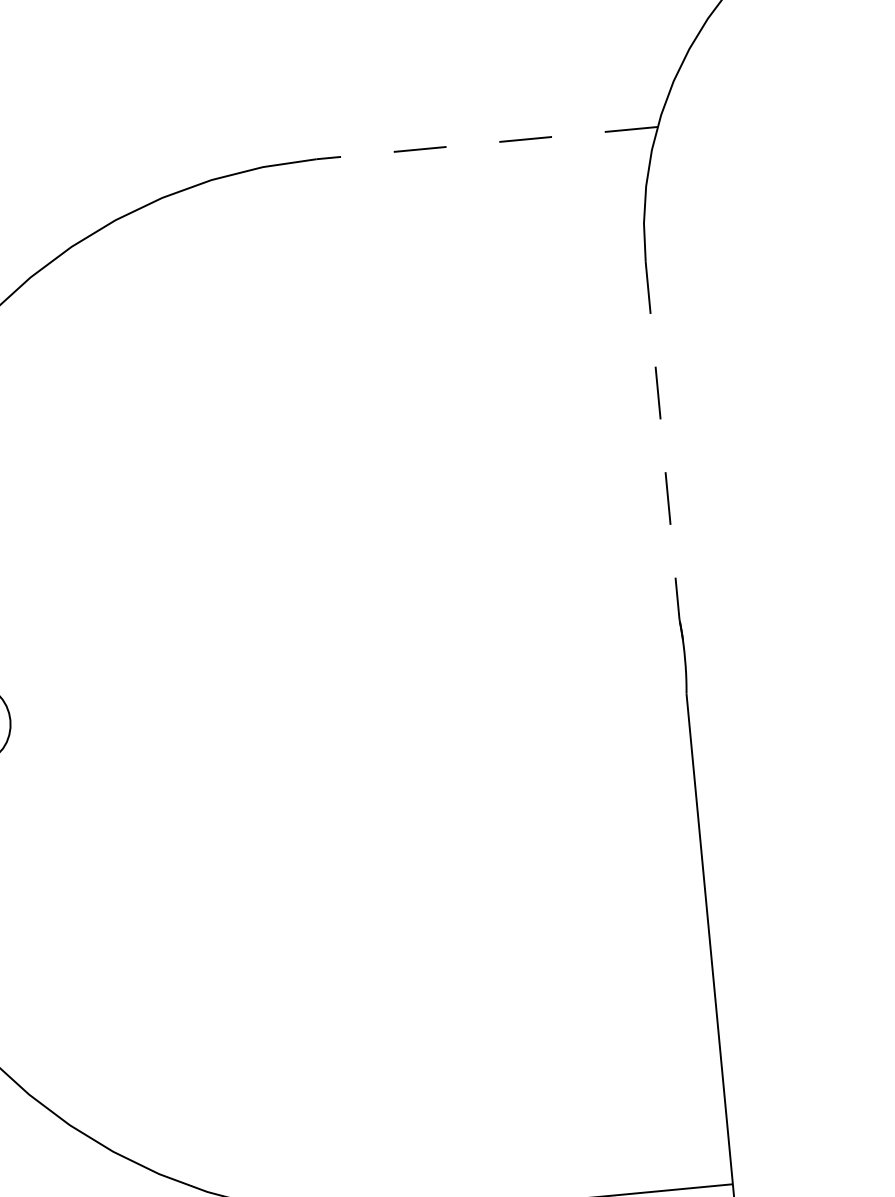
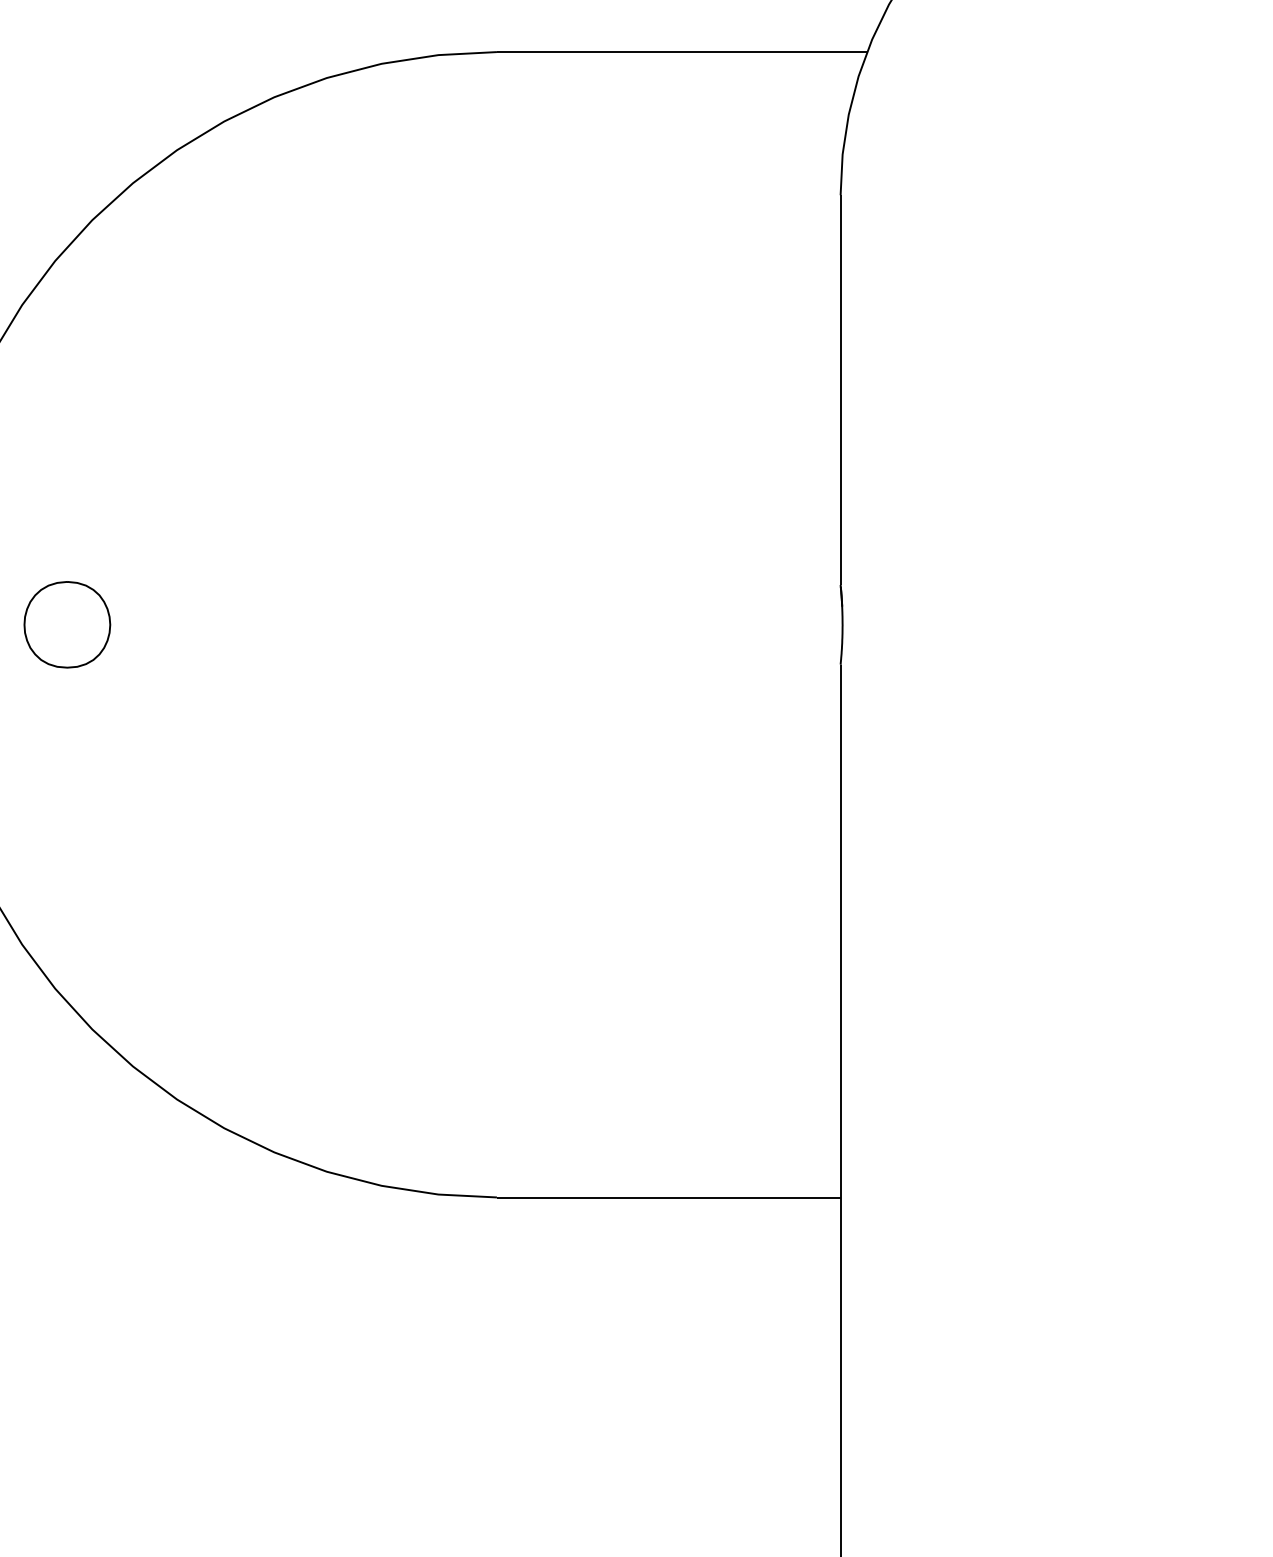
line: (486, 143) -> (681, 52), dashed -> solid
line: (662, 440) -> (840, 390), dashed -> solid

